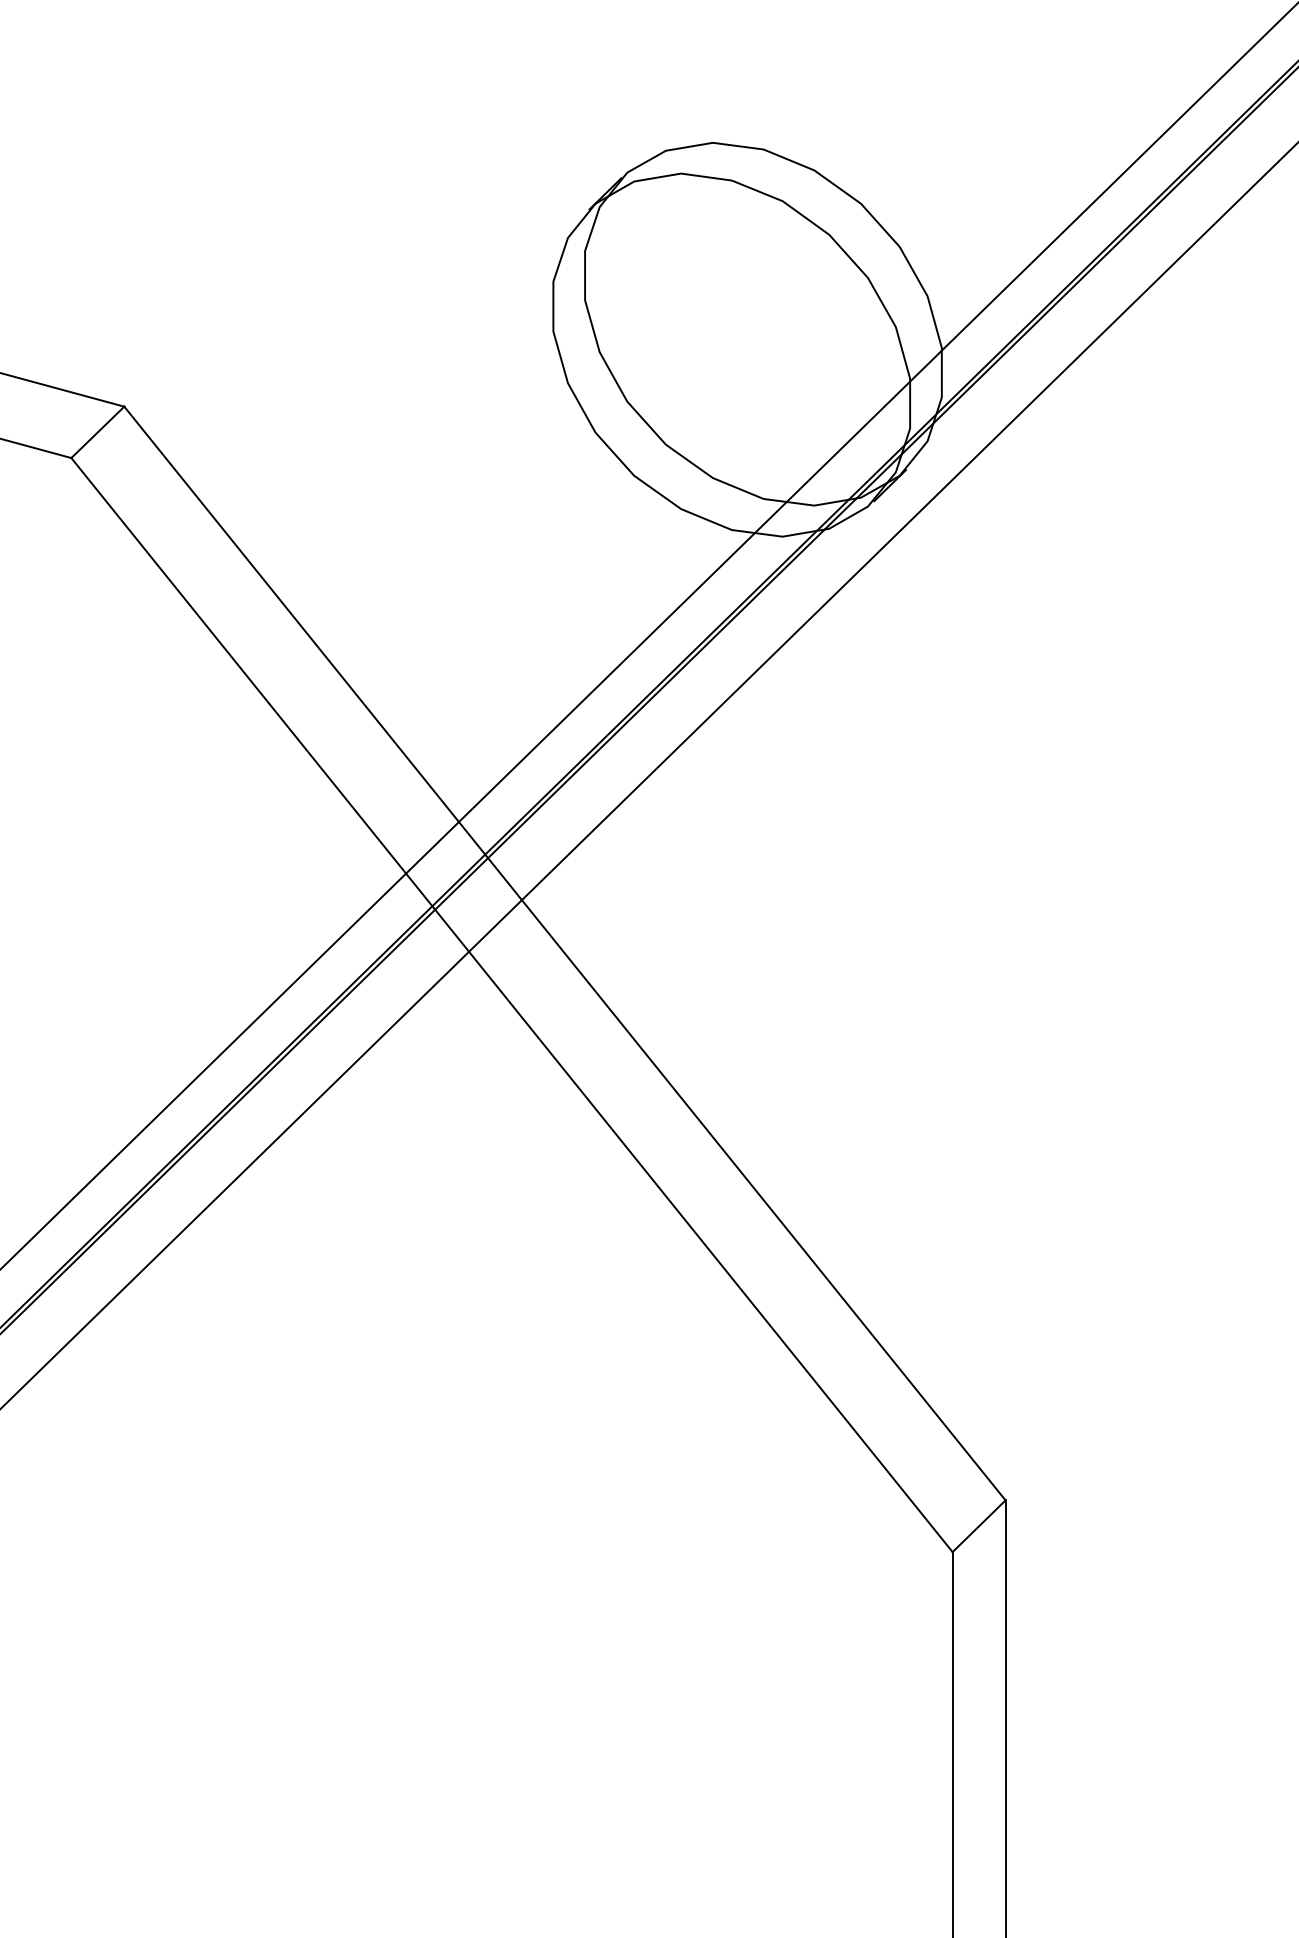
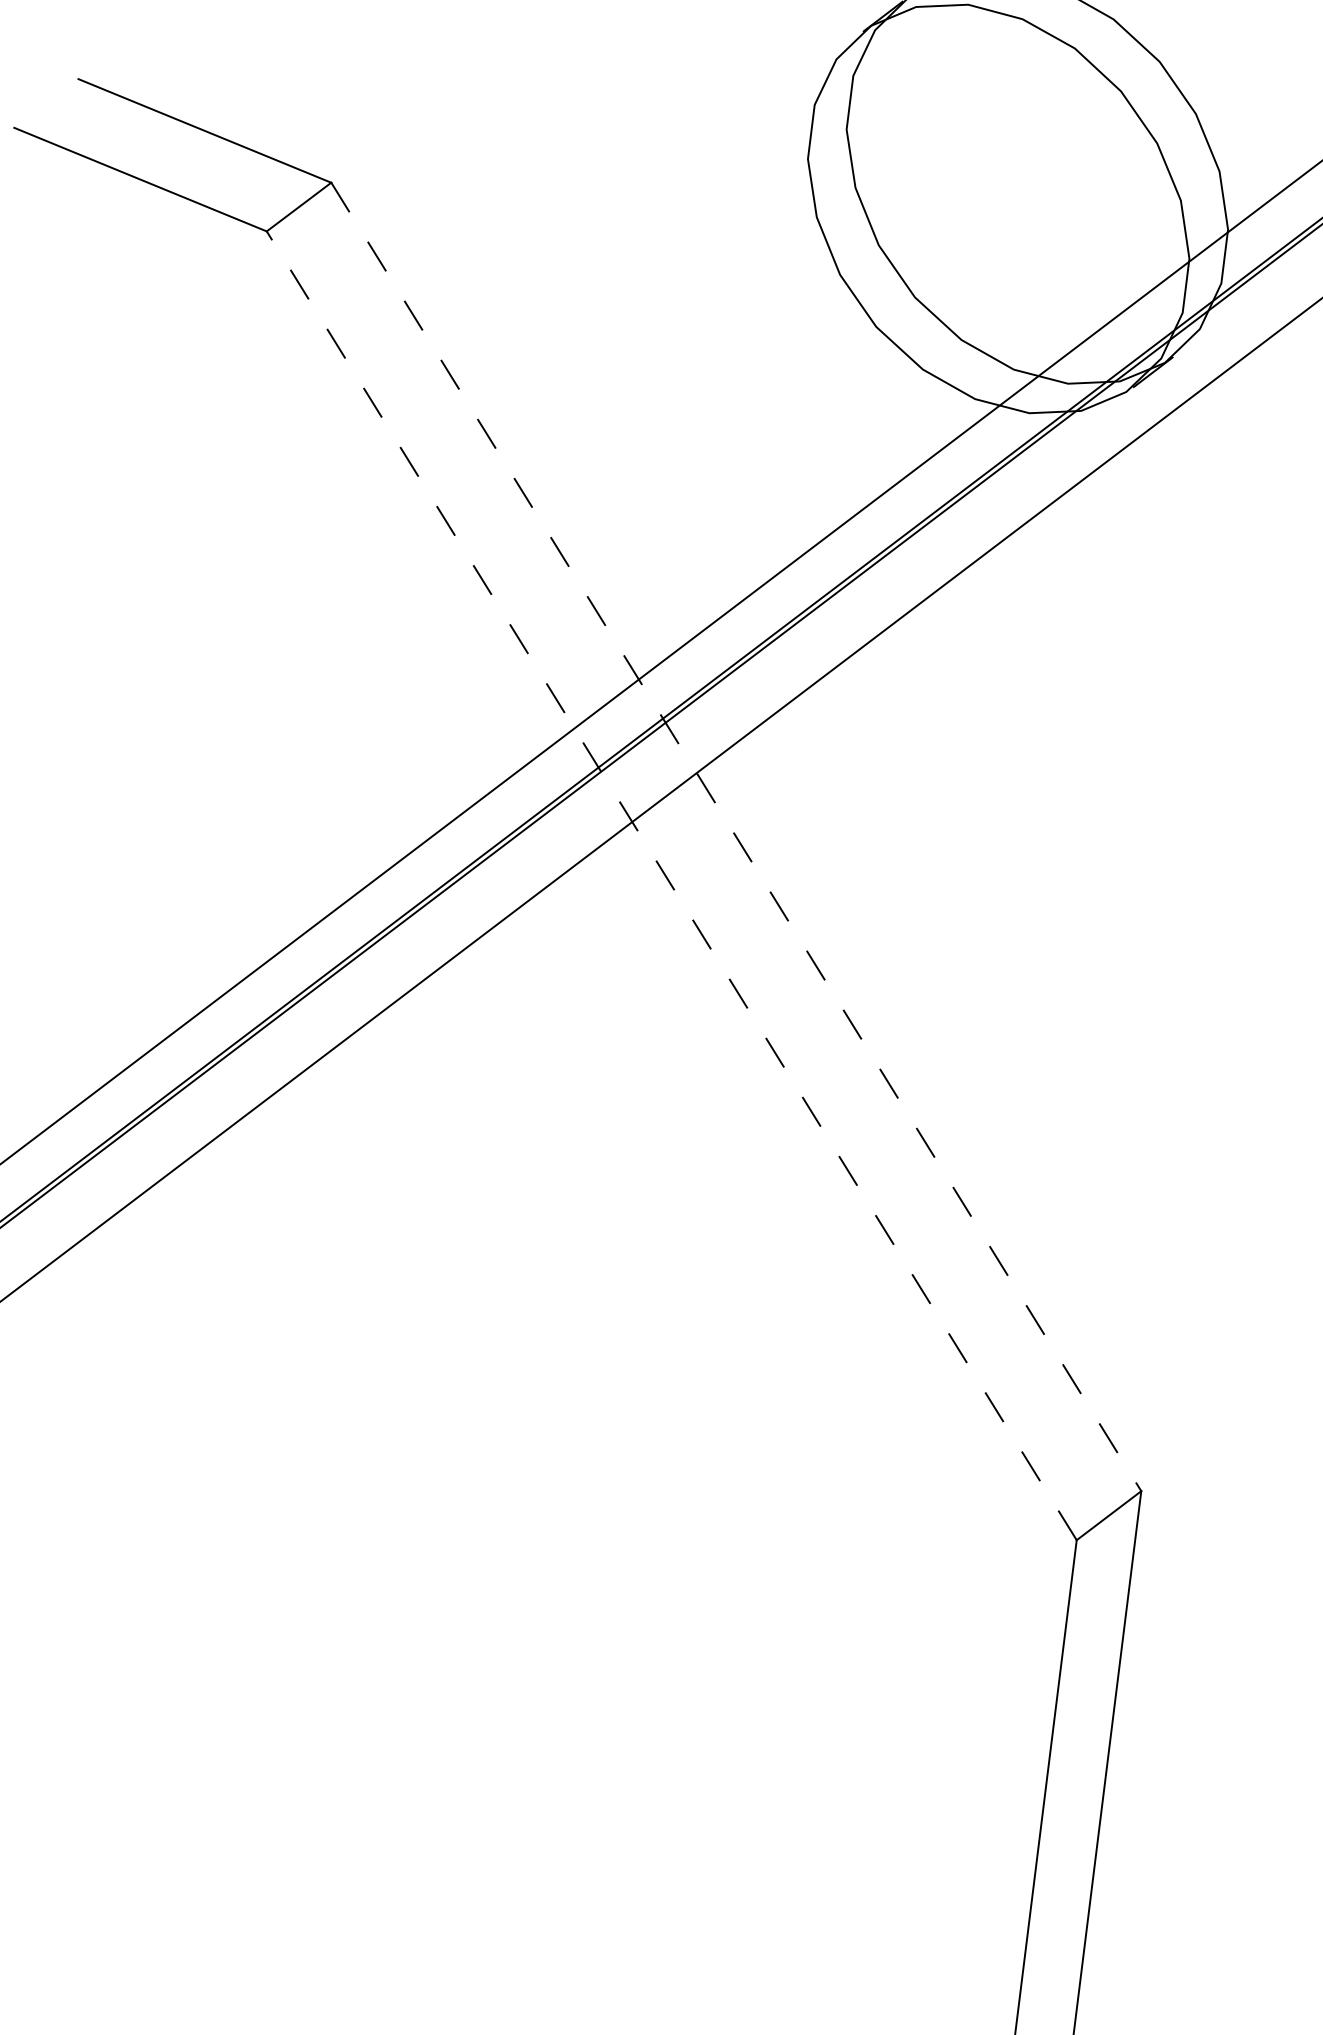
line: (565, 953) -> (736, 836), solid -> dashed
line: (511, 1004) -> (671, 885), solid -> dashed

